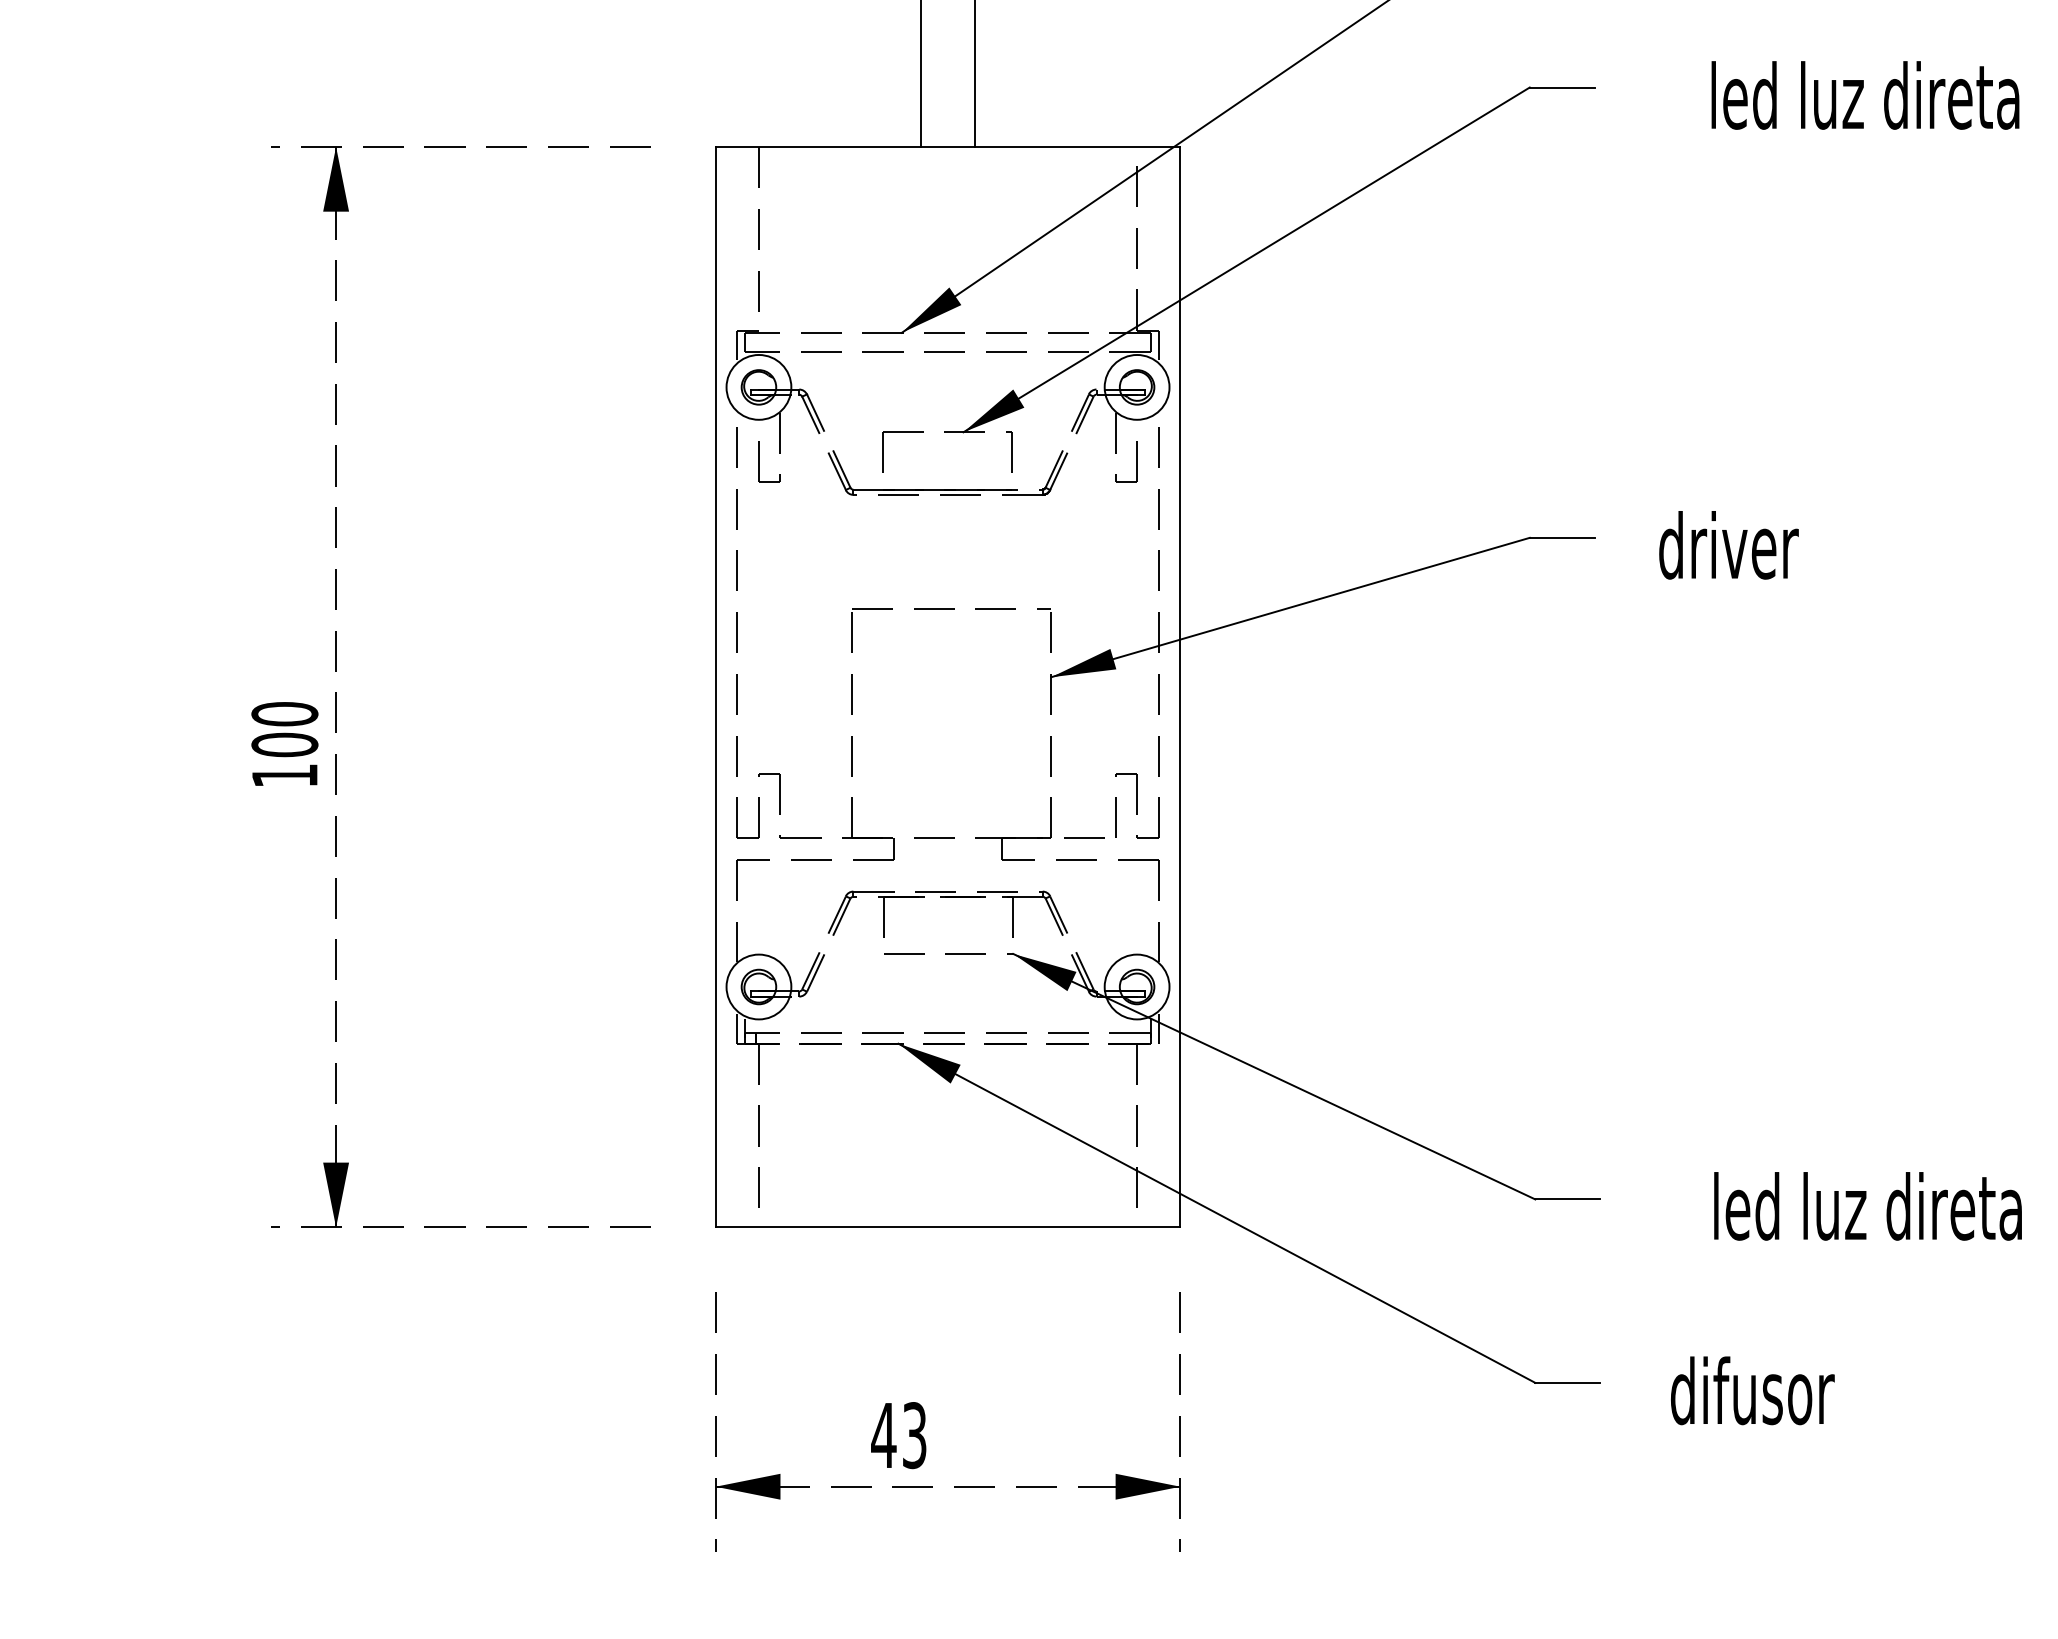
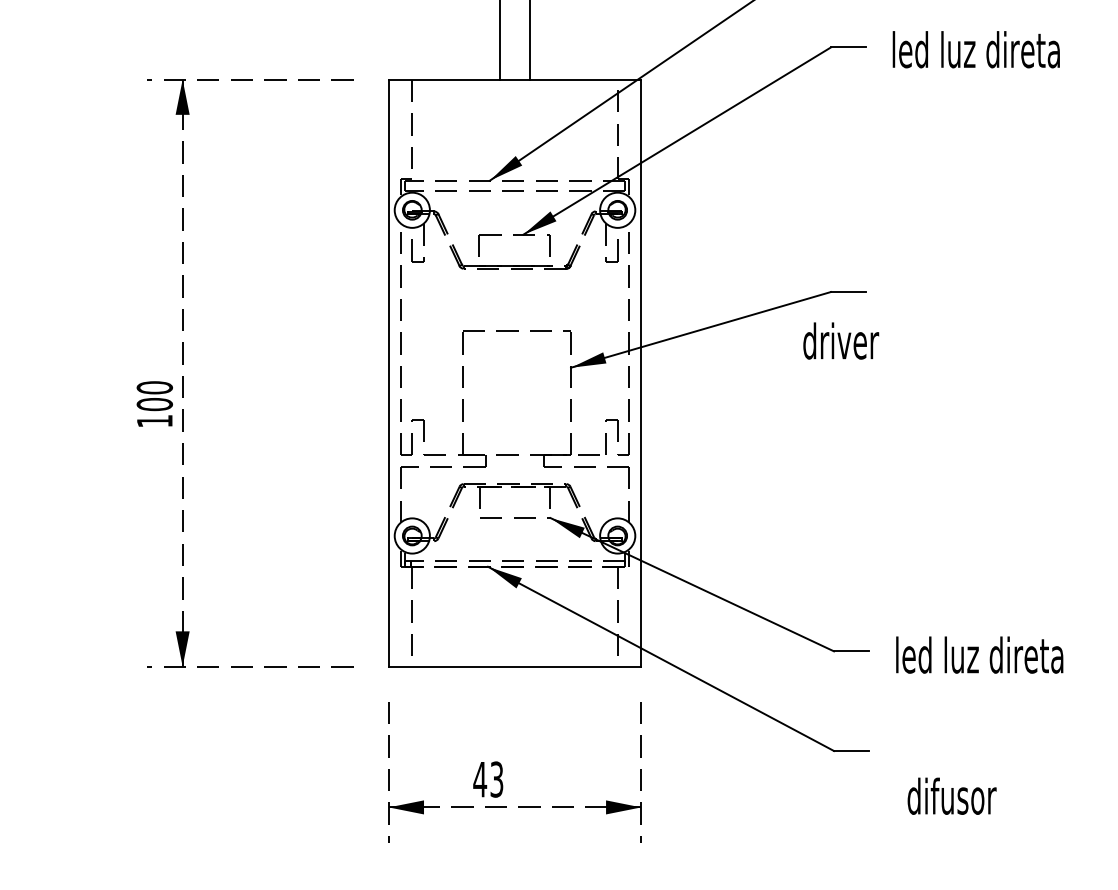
text: (1863, 95) -> (975, 49), moved
text: (1729, 544) -> (841, 340), moved
text: (1867, 1205) -> (979, 654), moved
text: (1751, 1389) -> (951, 795), moved

